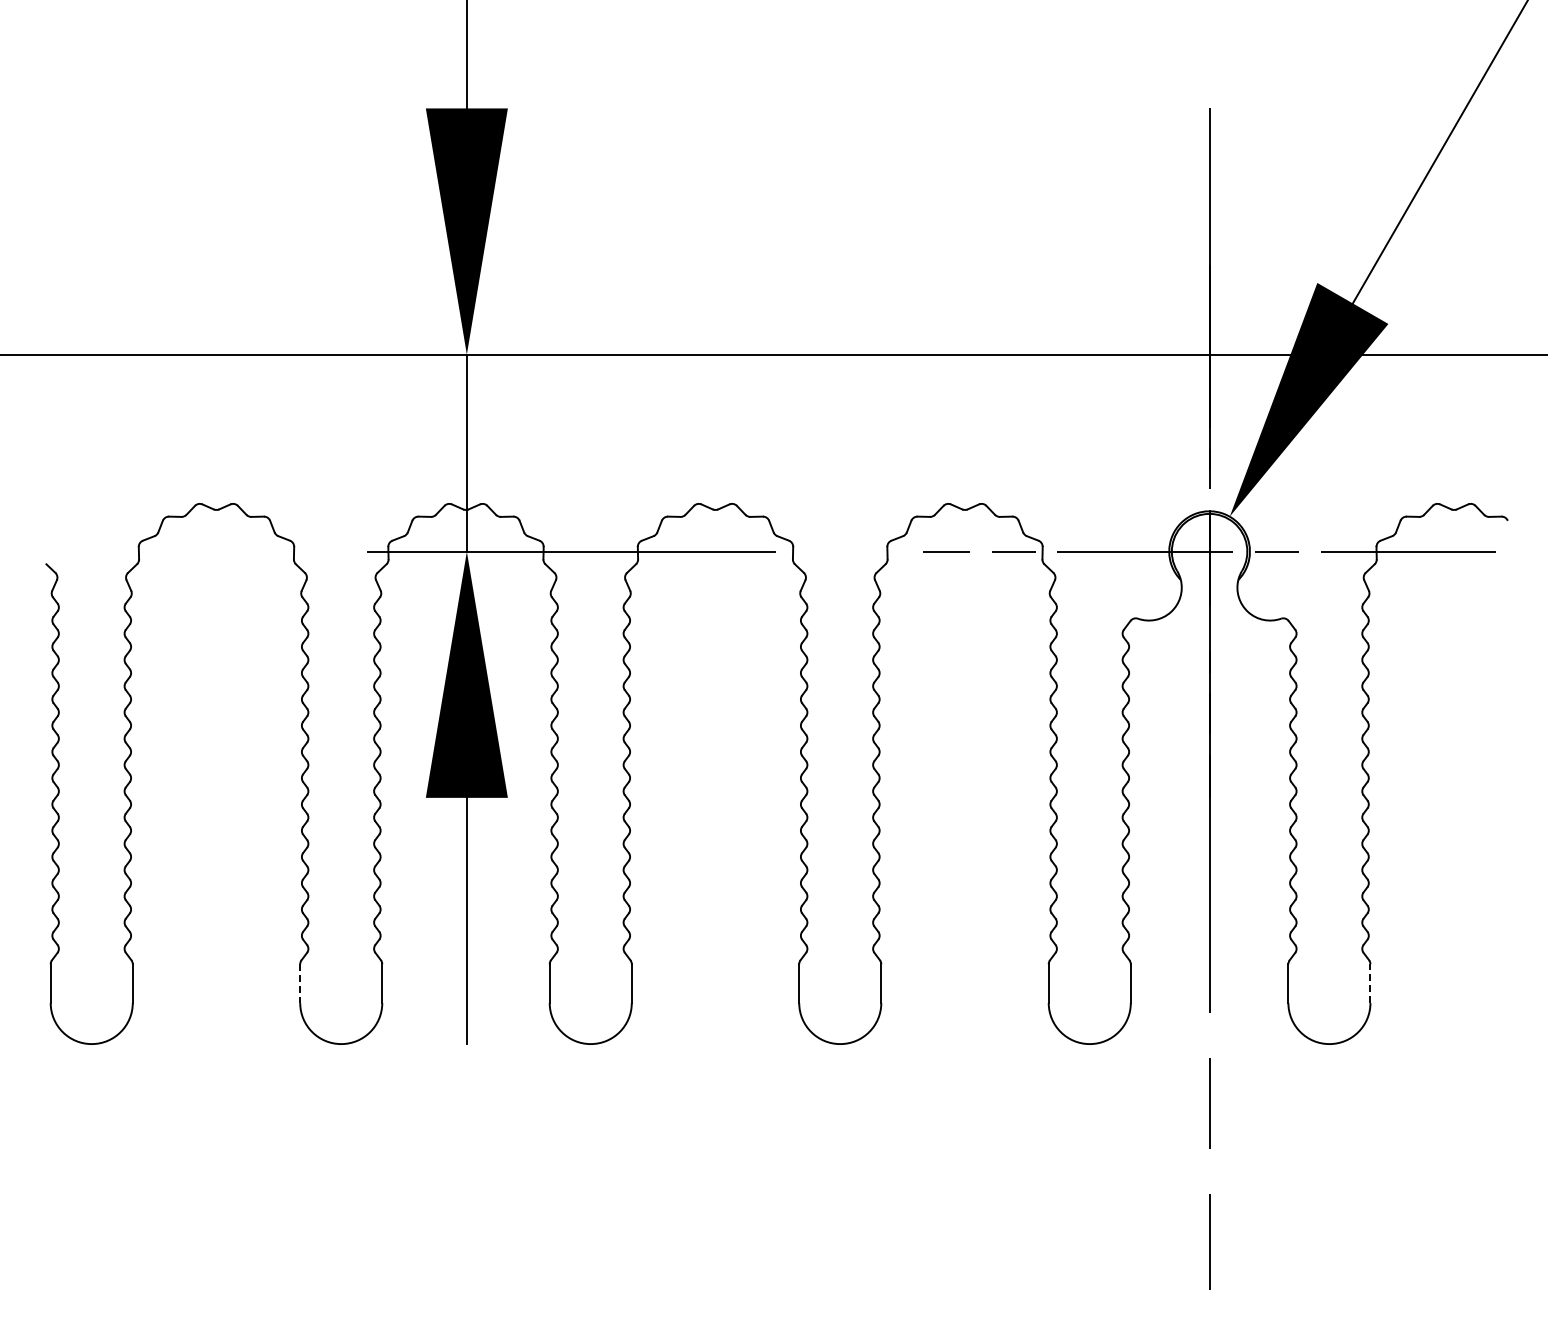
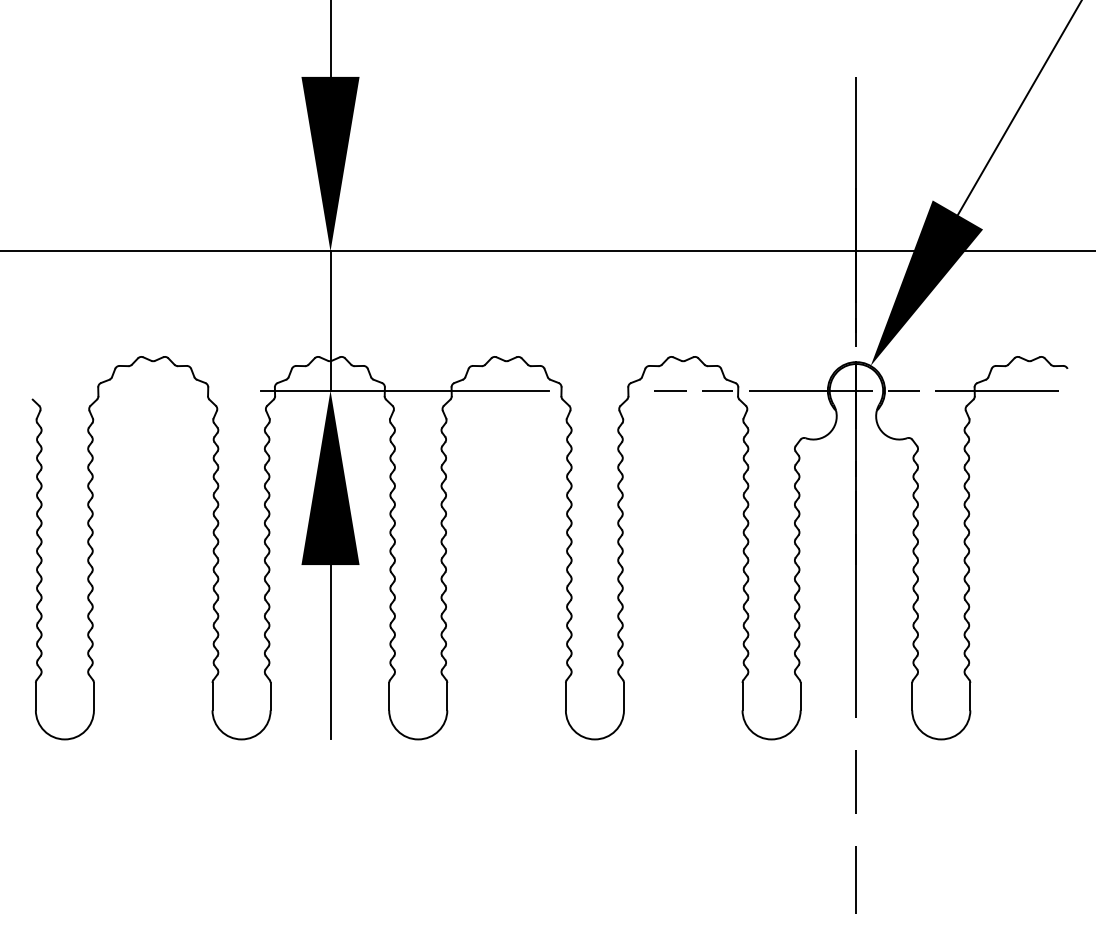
line: (1370, 983) -> (970, 696), dashed -> solid
line: (300, 984) -> (212, 697), dashed -> solid

